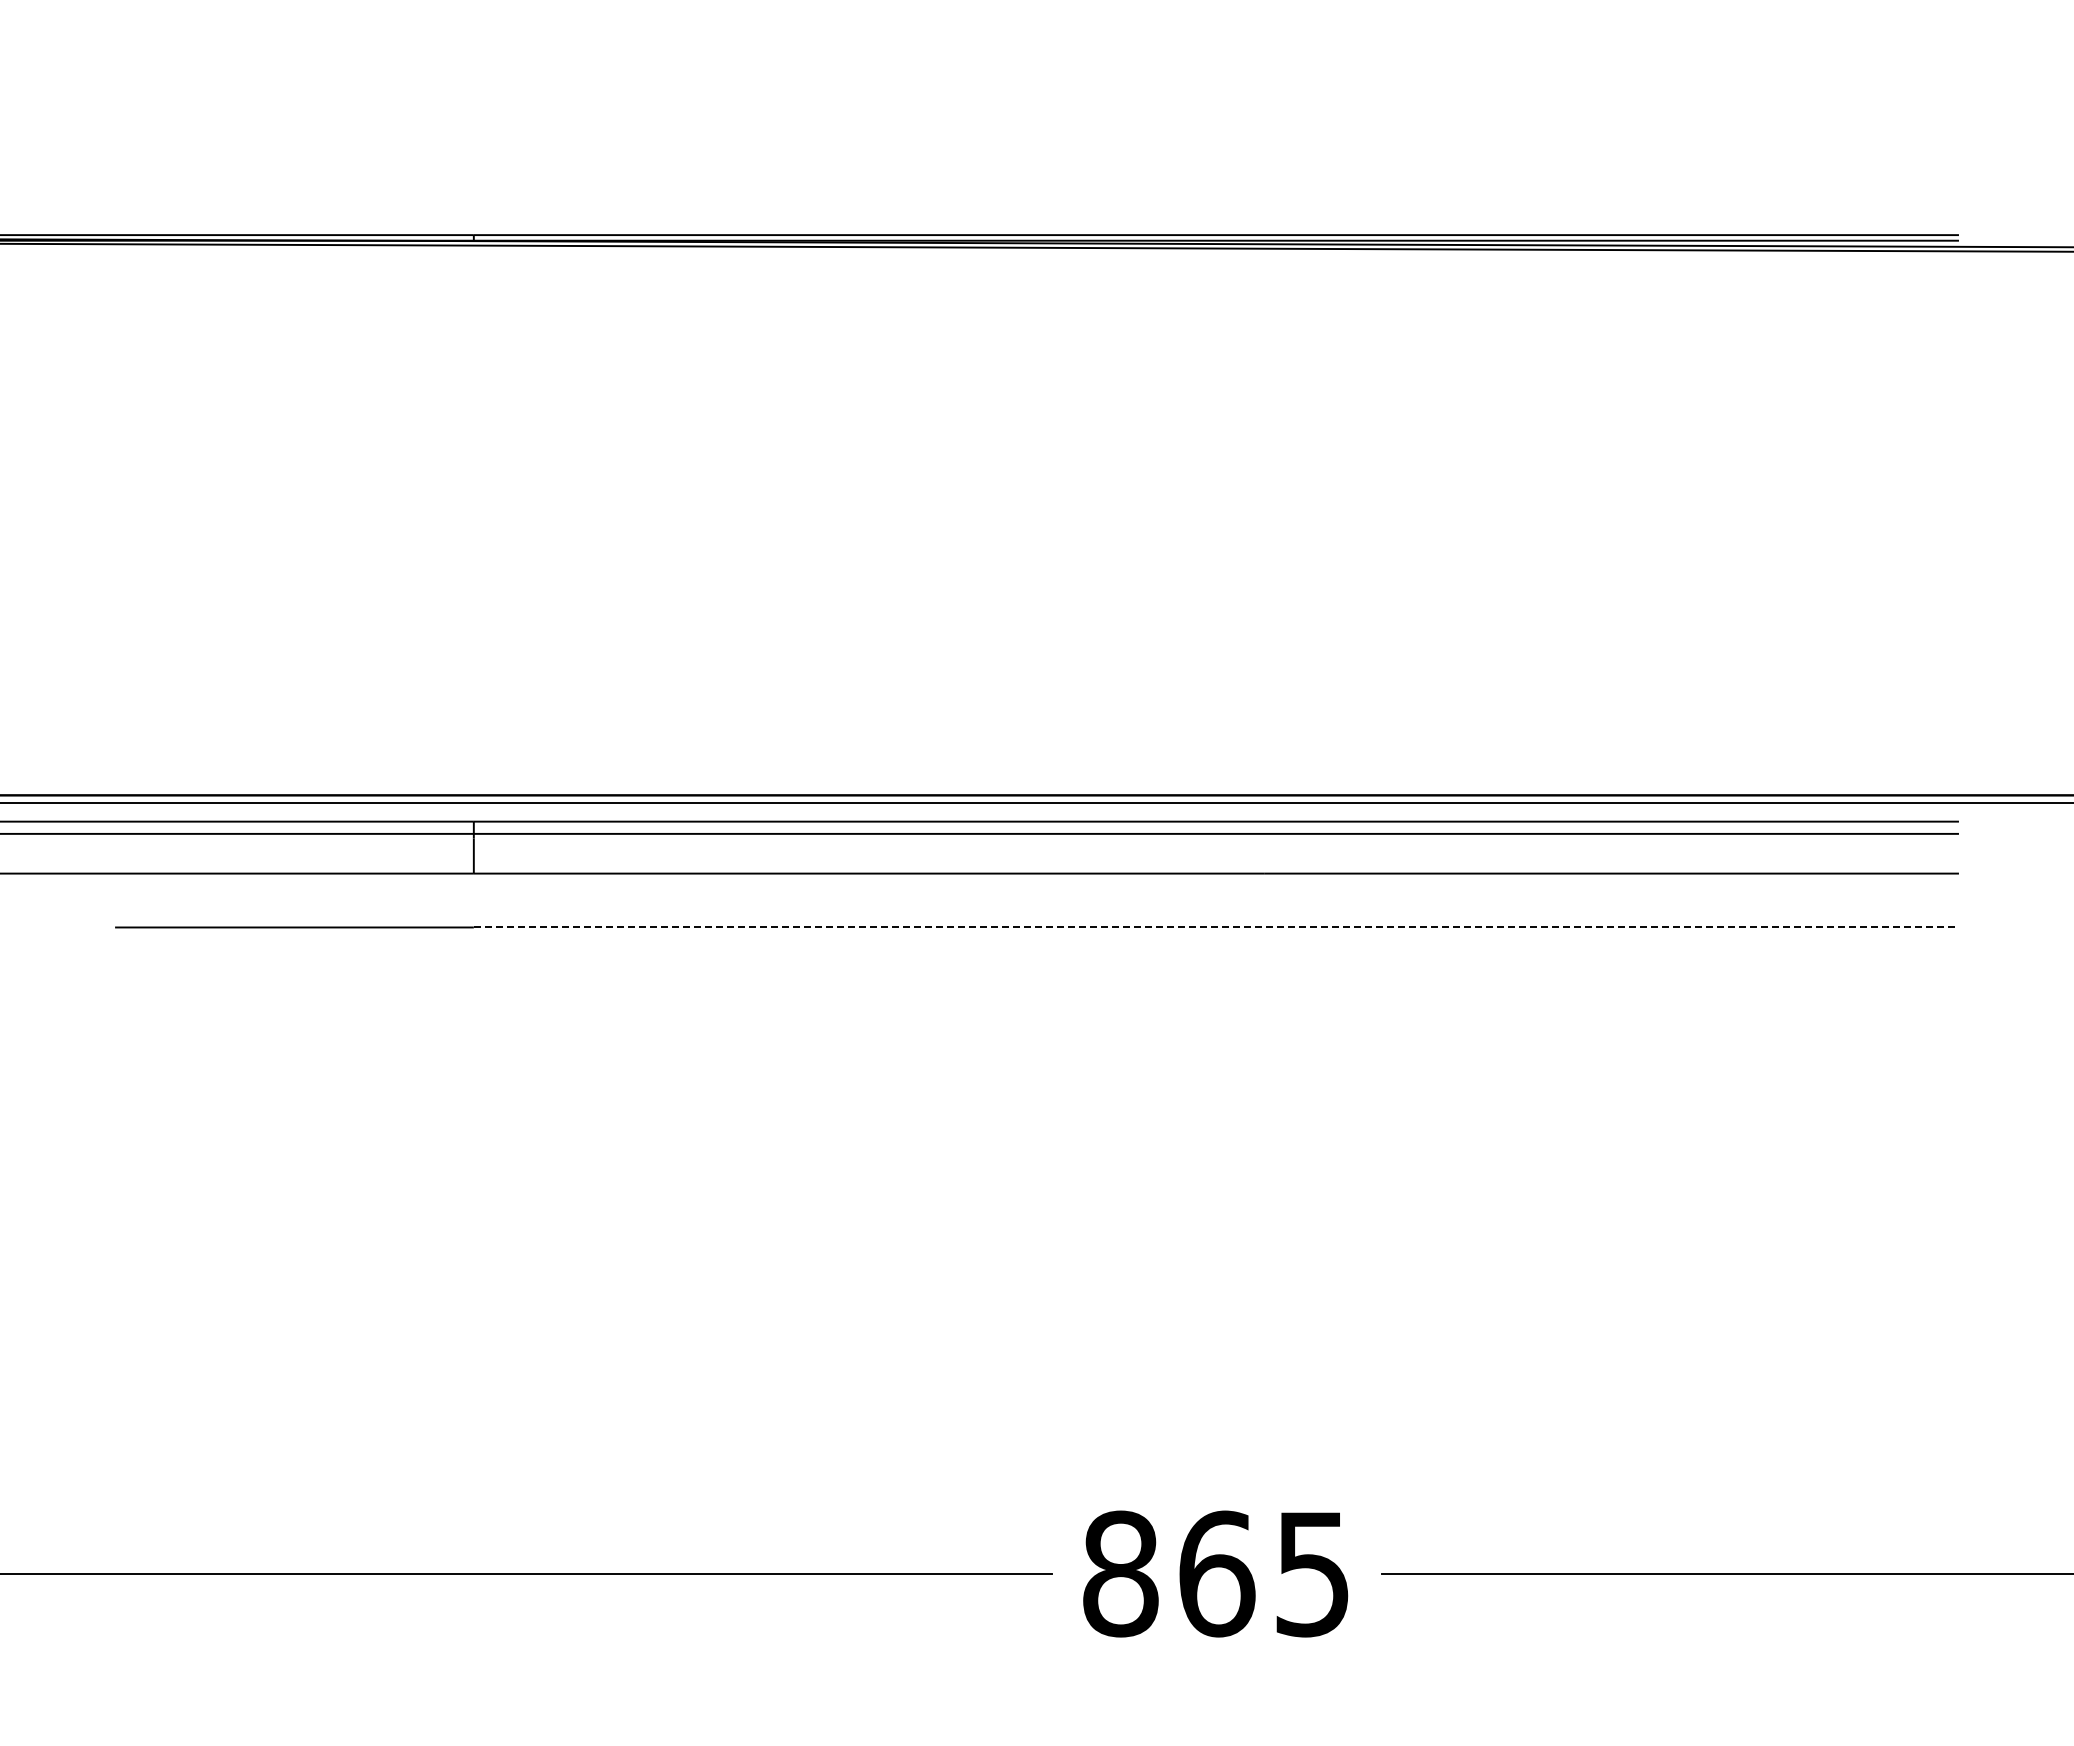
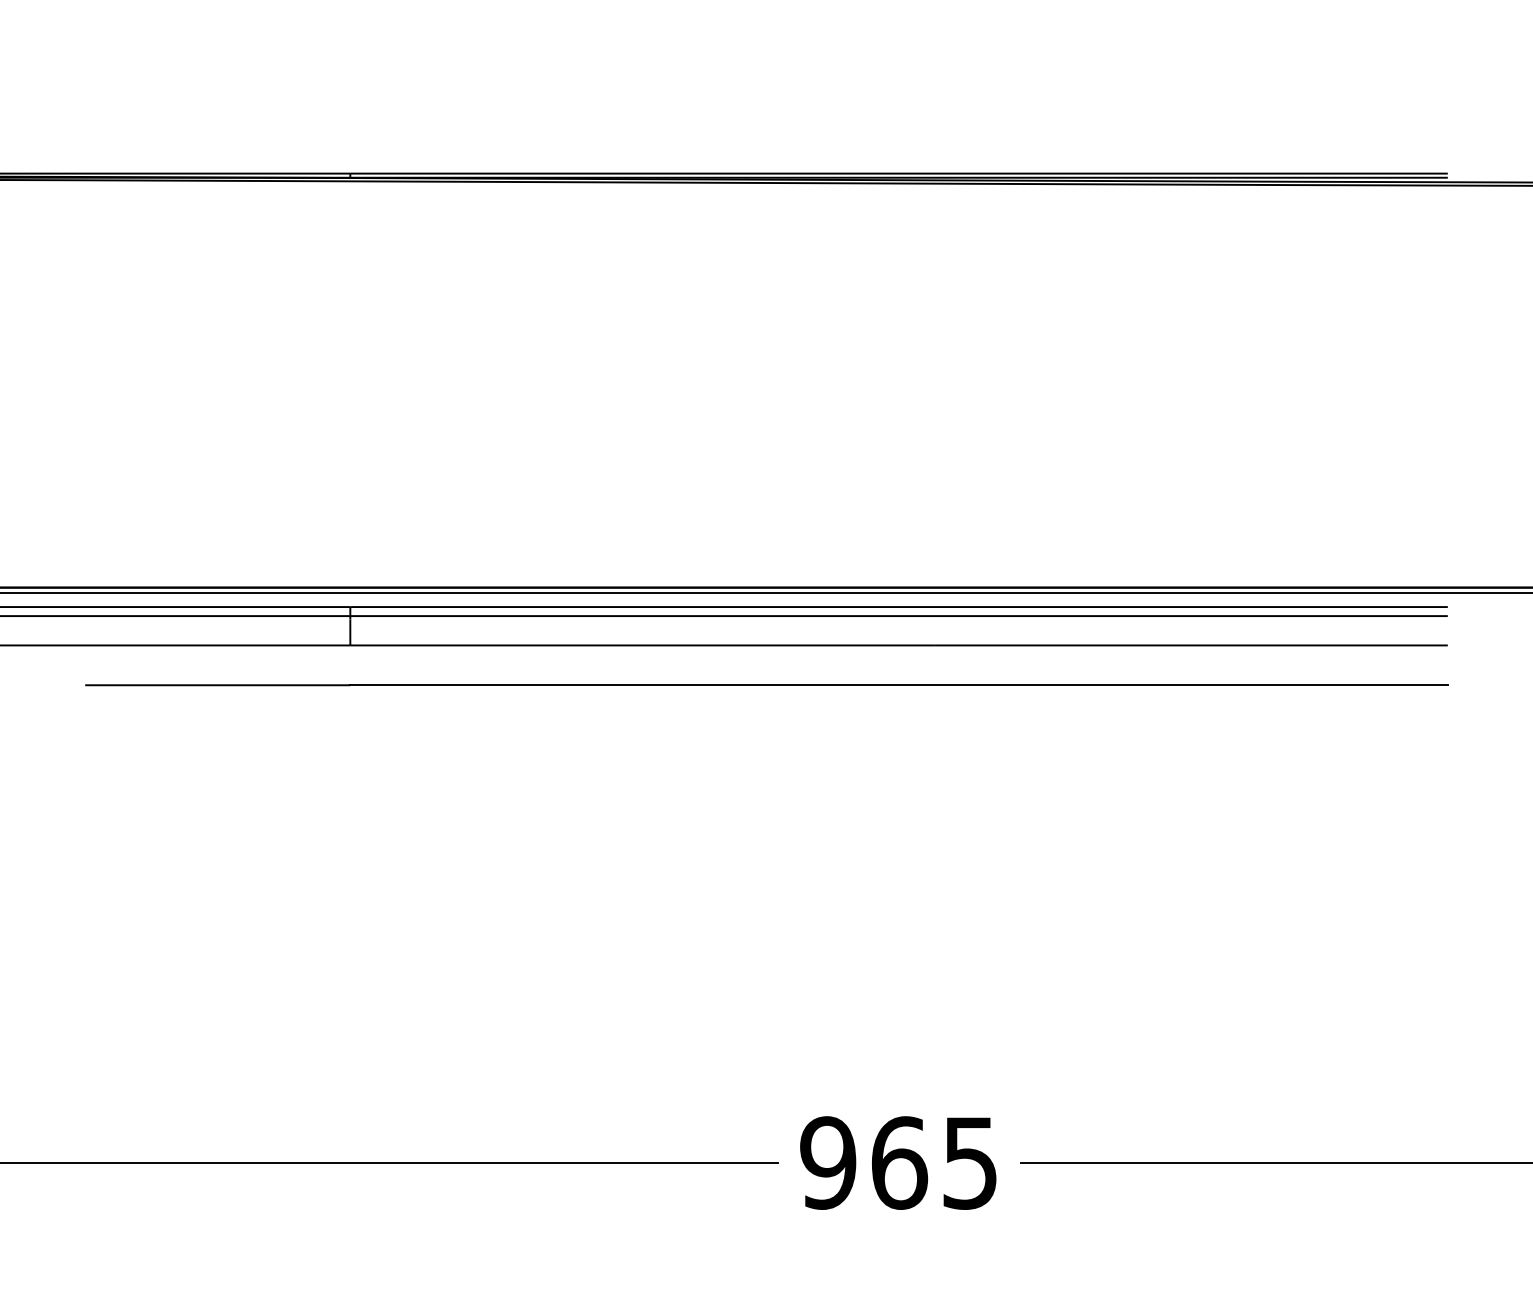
line: (1216, 927) -> (899, 685), dashed -> solid
text: (1120, 1573) -> (828, 1162), 865 -> 965

